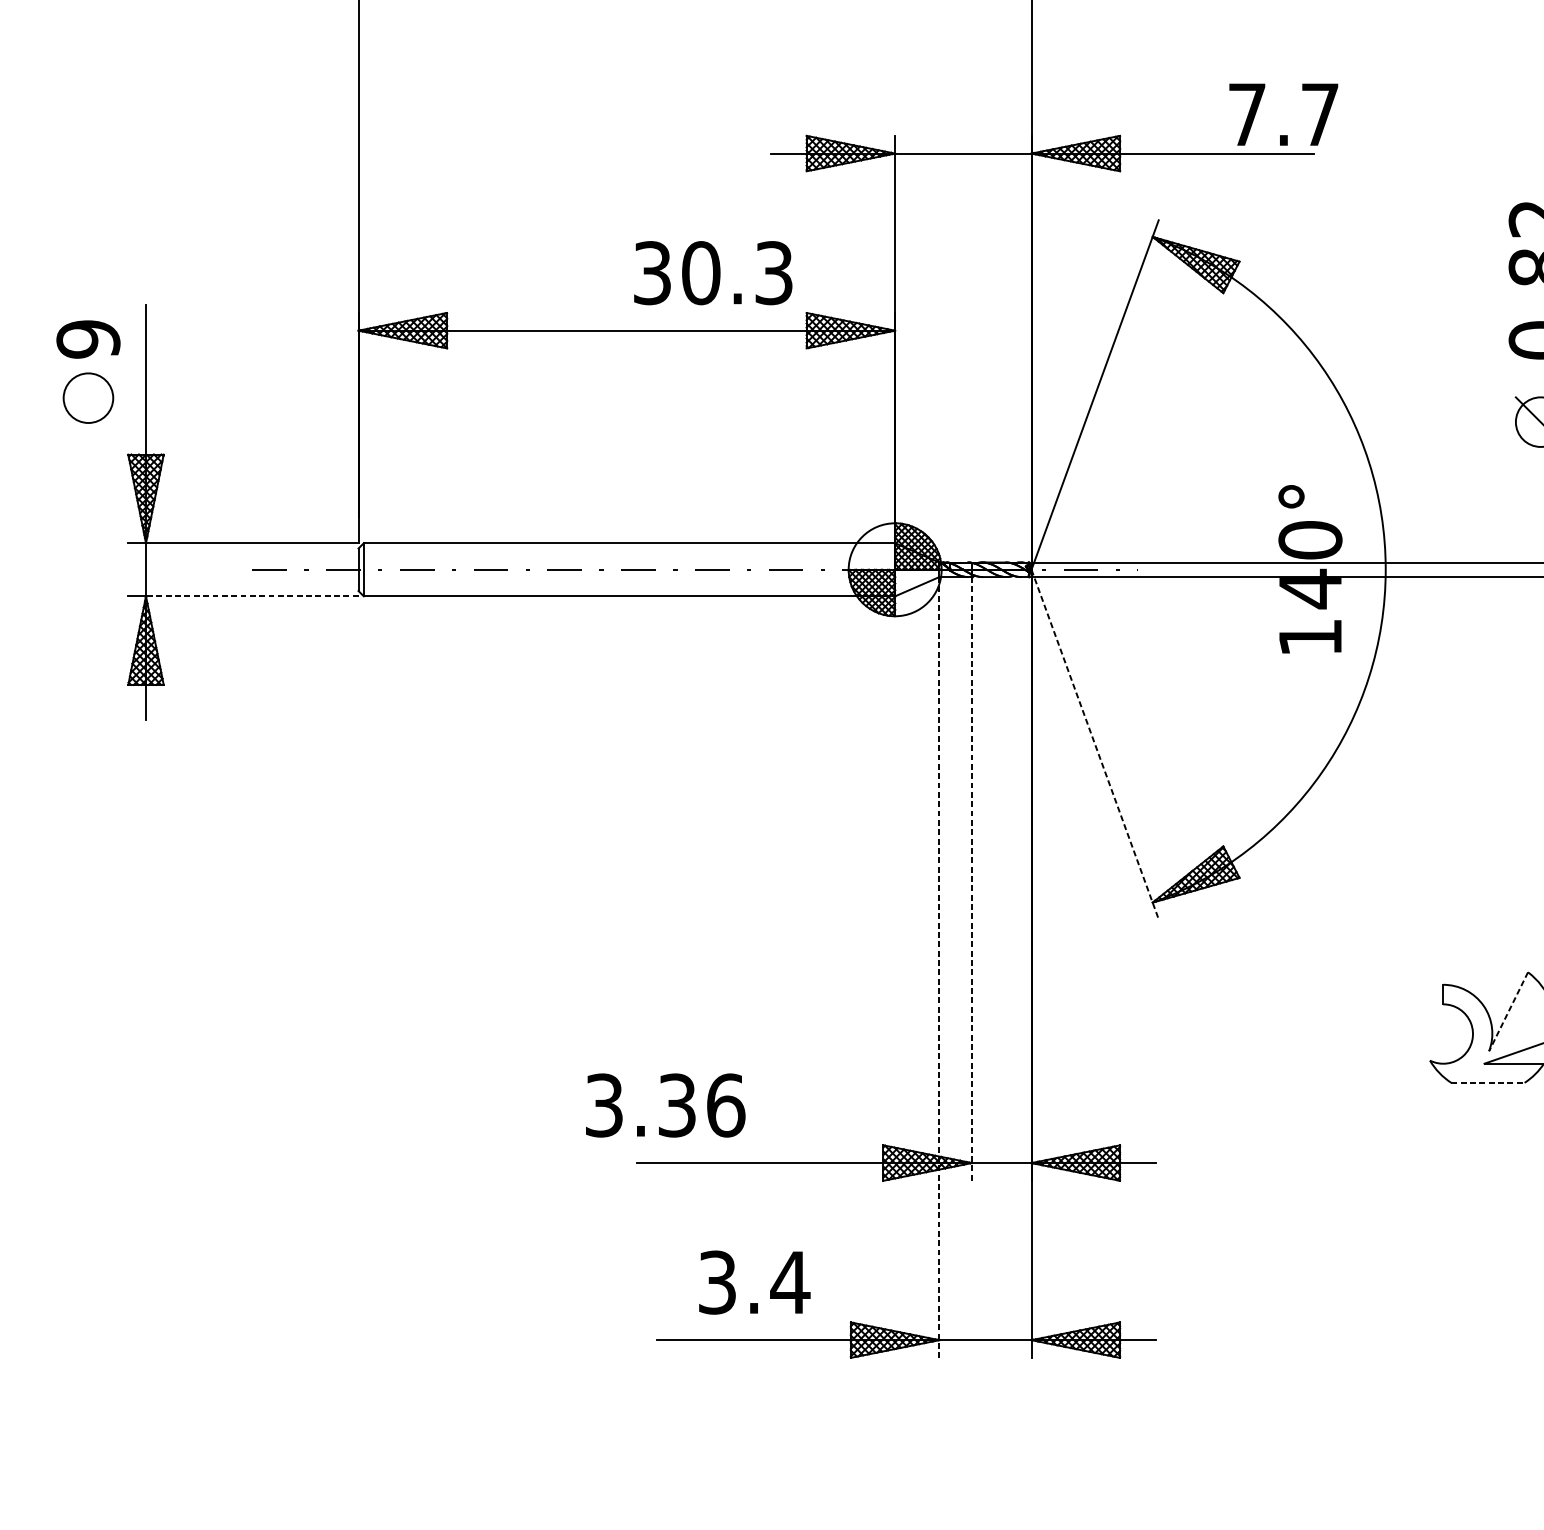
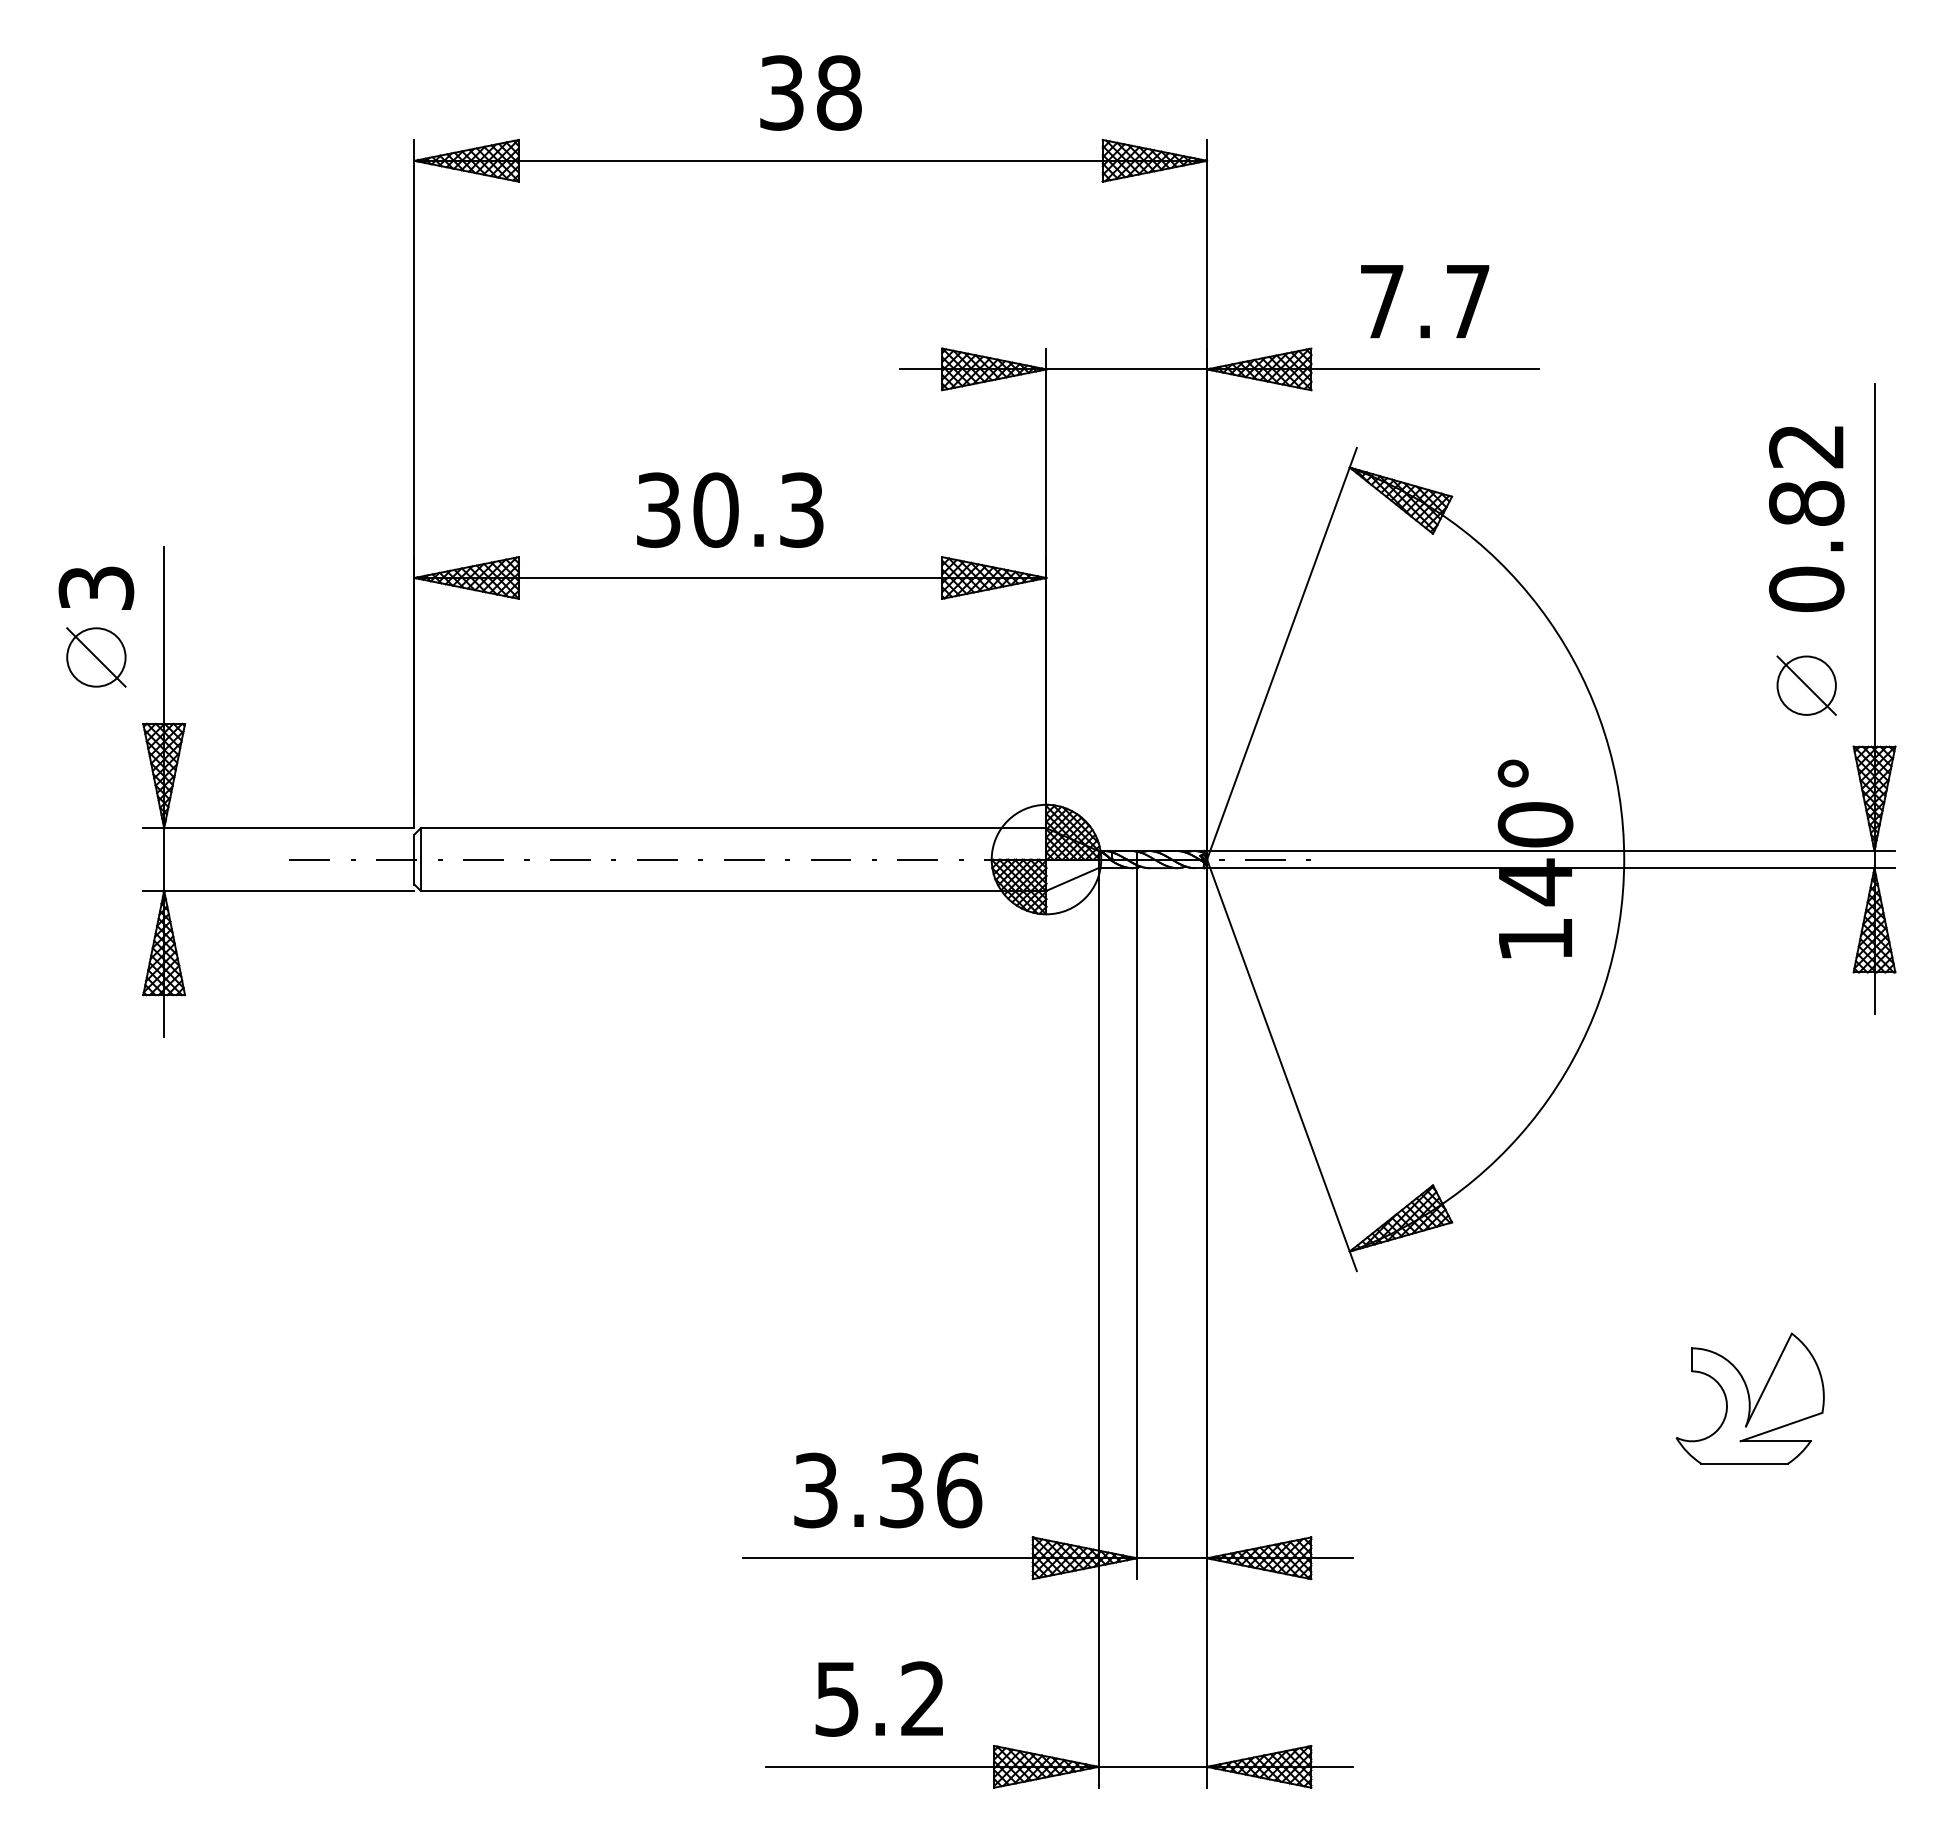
text: (1284, 114) -> (1425, 301), moved
text: (713, 272) -> (730, 509), moved
text: (88, 339) -> (96, 588), 9 -> 3
line: (88, 398) -> (96, 657), added
line: (251, 596) -> (288, 890), dashed -> solid
line: (1095, 744) -> (1282, 1065), dashed -> solid
line: (971, 878) -> (1136, 1223), dashed -> solid
line: (939, 967) -> (1098, 1327), dashed -> solid
line: (1508, 1012) -> (1768, 1380), dashed -> solid
line: (1488, 1082) -> (1745, 1463), dashed -> solid
text: (665, 1105) -> (888, 1490), moved
text: (754, 1282) -> (880, 1698), 3.4 -> 5.2

